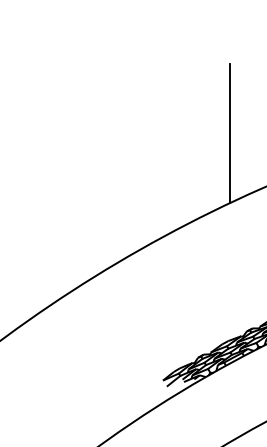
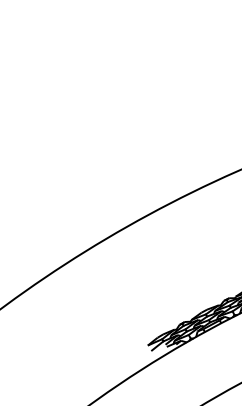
line: (230, 132) -> (209, 120), removed

